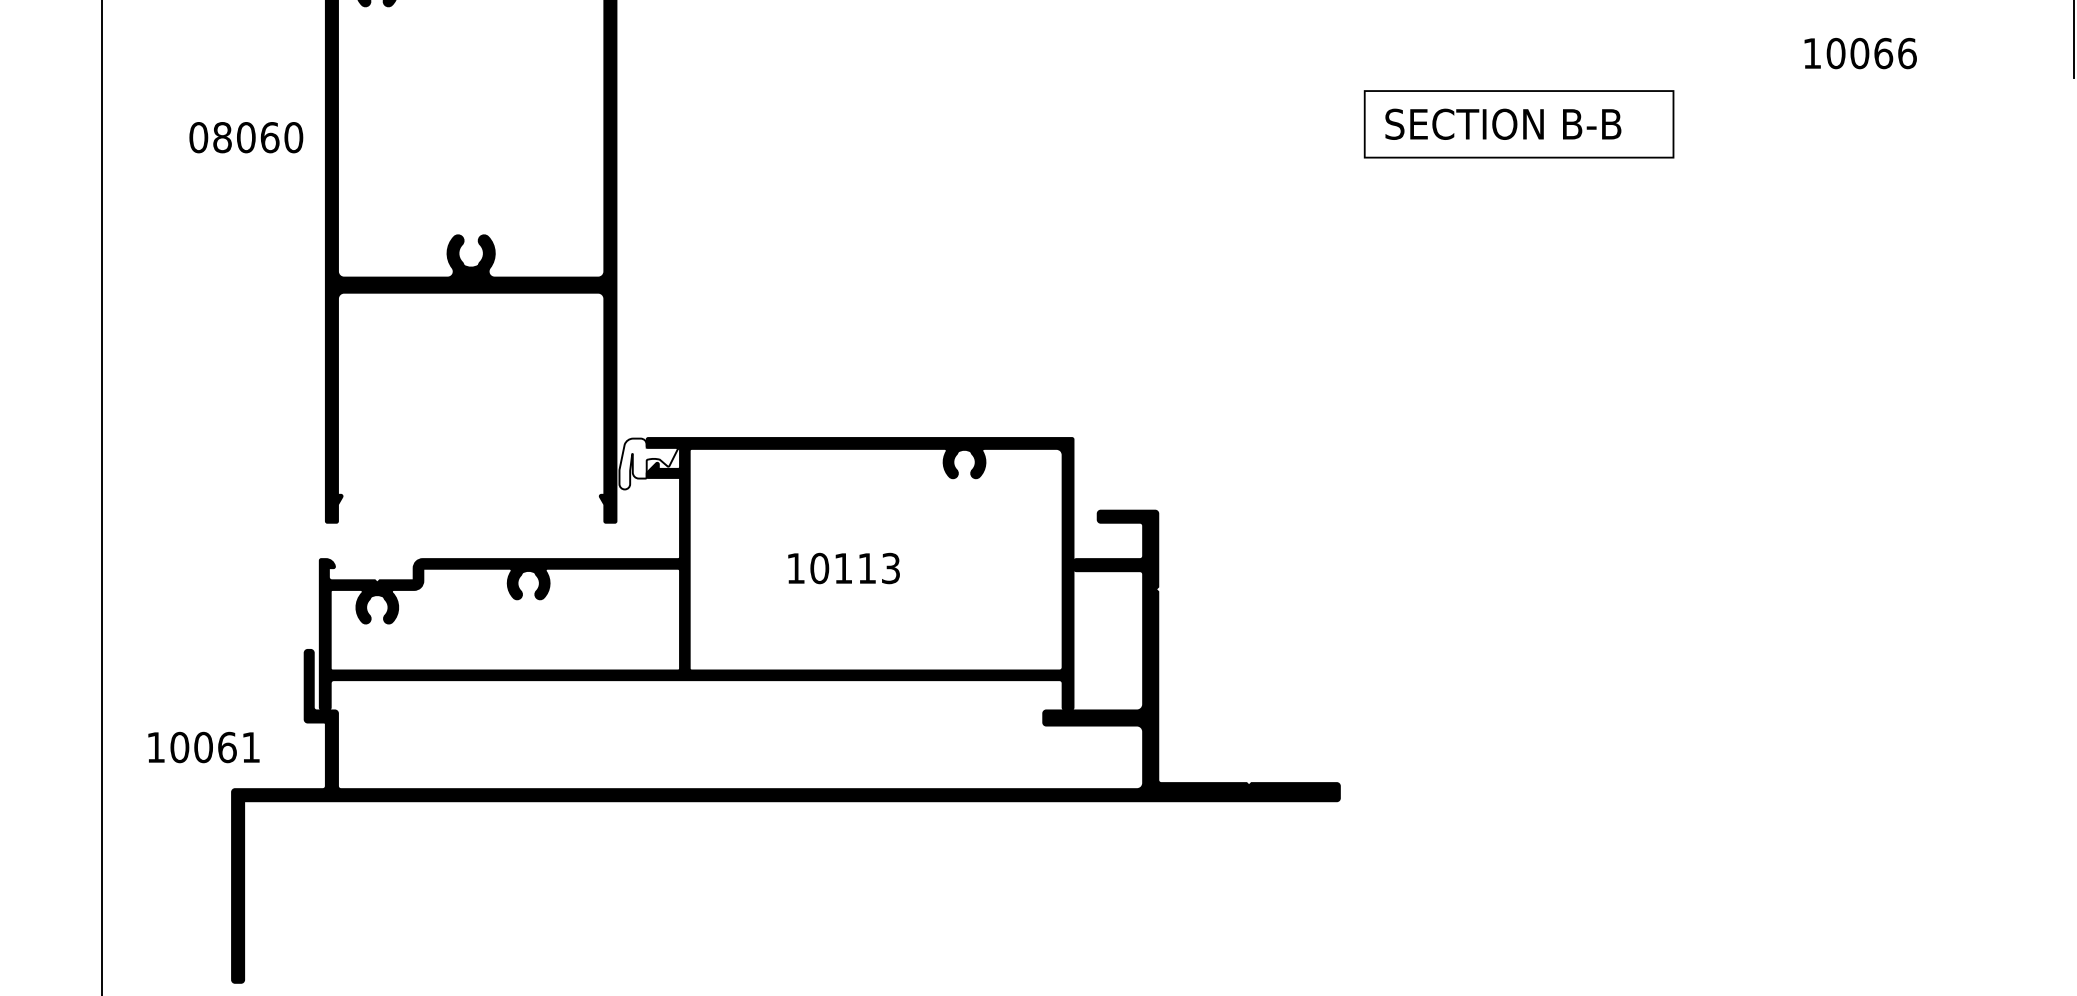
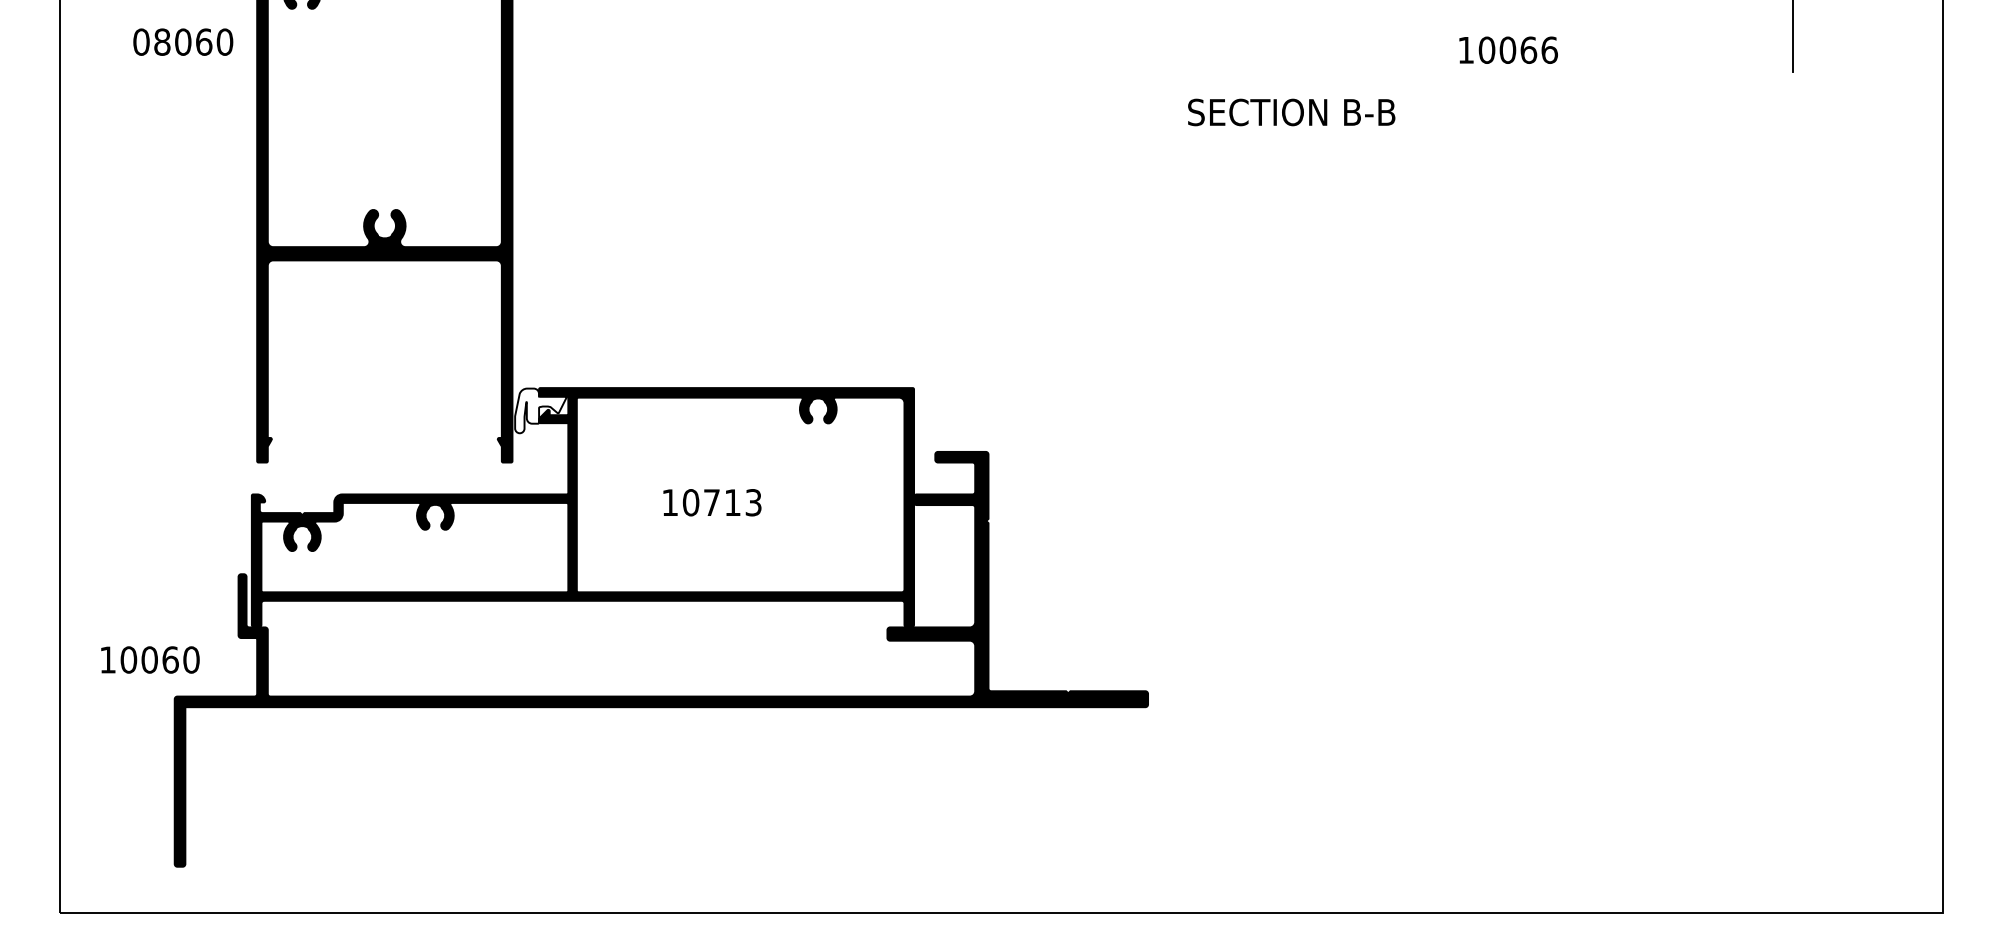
text: (1860, 52) -> (1508, 49), moved
part: (1519, 124) -> (1305, 112), removed
text: (246, 136) -> (183, 41), moved
text: (842, 568) -> (711, 502), 10113 -> 10713
text: (251, 746) -> (191, 659), 10061 -> 10060

